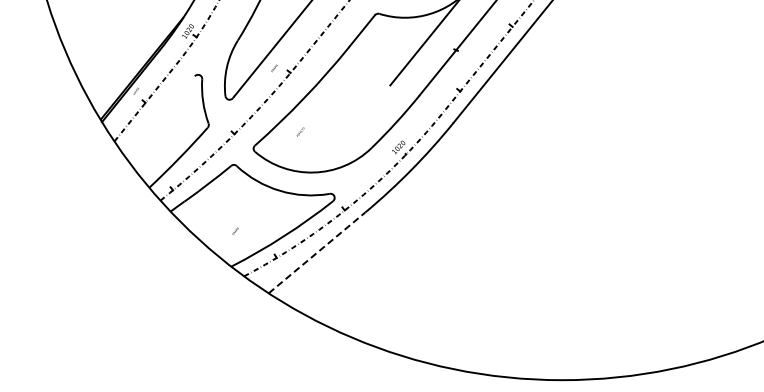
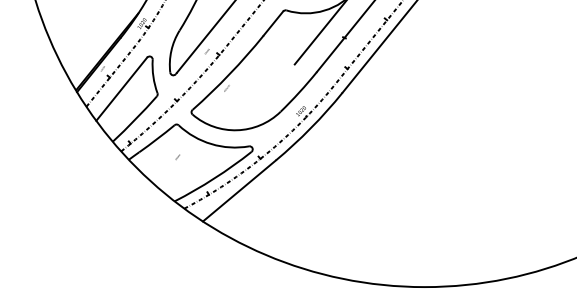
line: (160, 118) -> (121, 89), added
text: (300, 131) -> (226, 87), moved
text: (235, 231) -> (177, 157), moved
line: (317, 252) -> (239, 190), dashed -> solid

